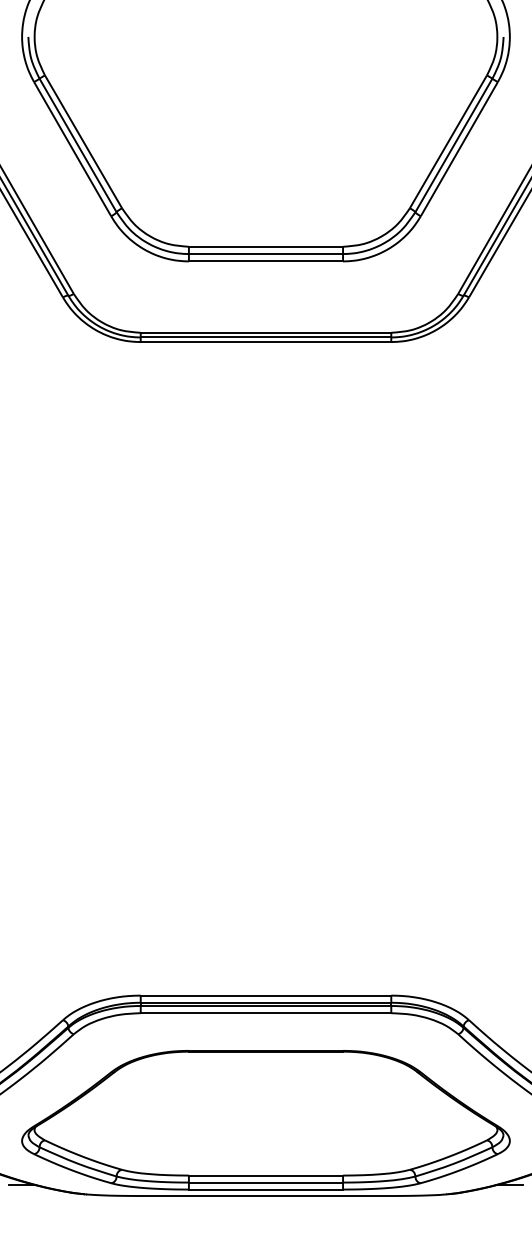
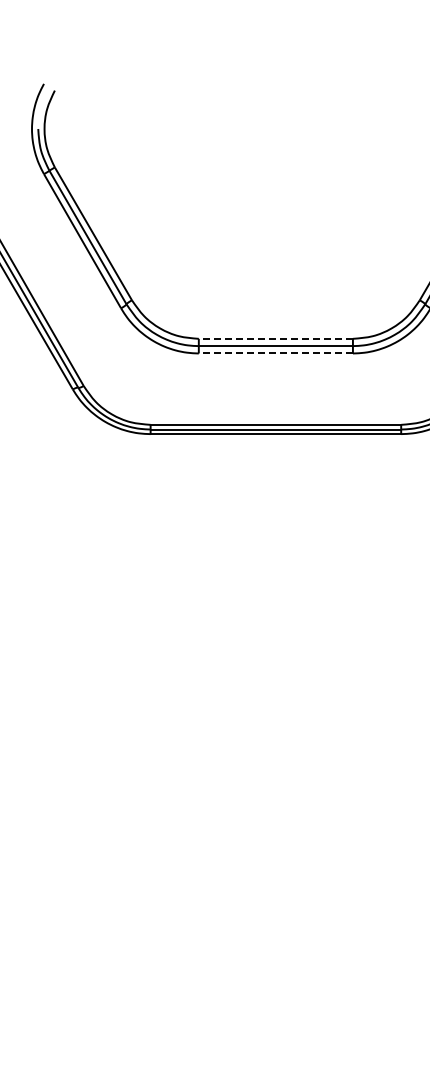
line: (265, 246) -> (275, 338), solid -> dashed
line: (265, 261) -> (275, 353), solid -> dashed

